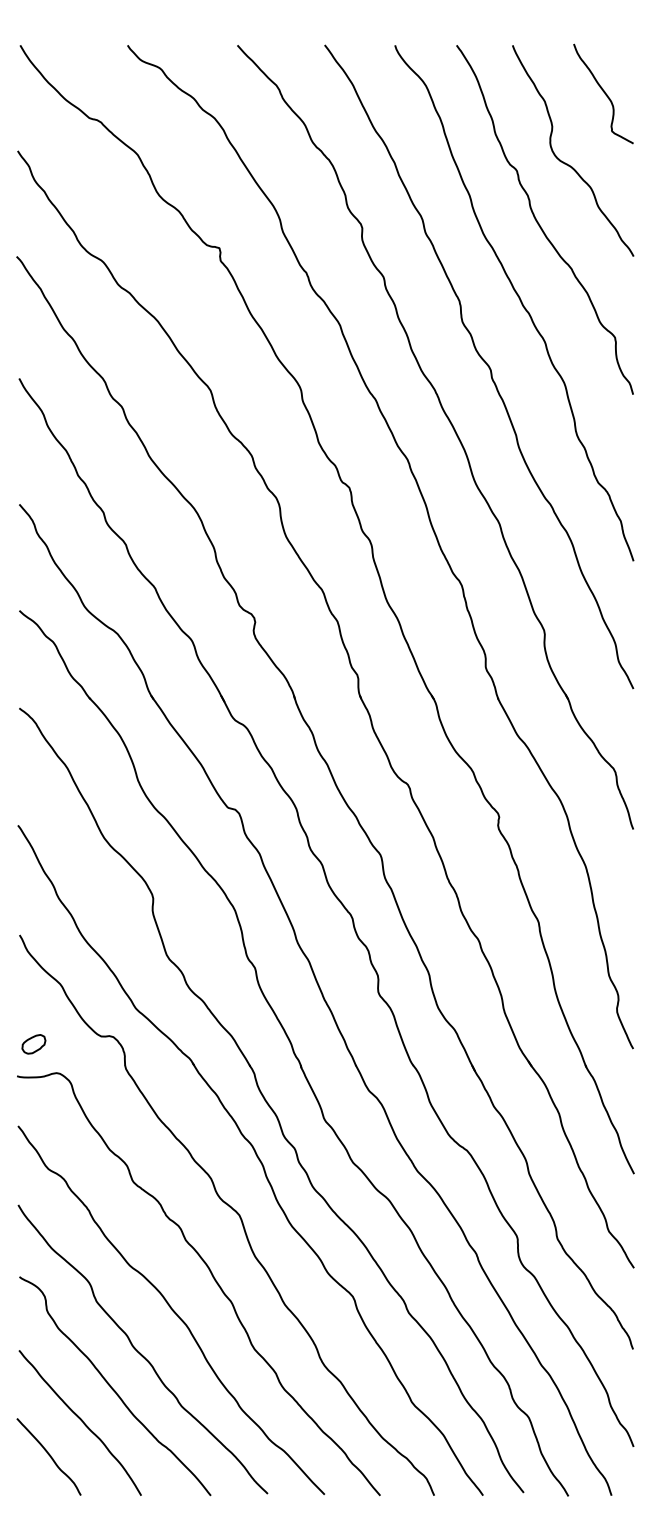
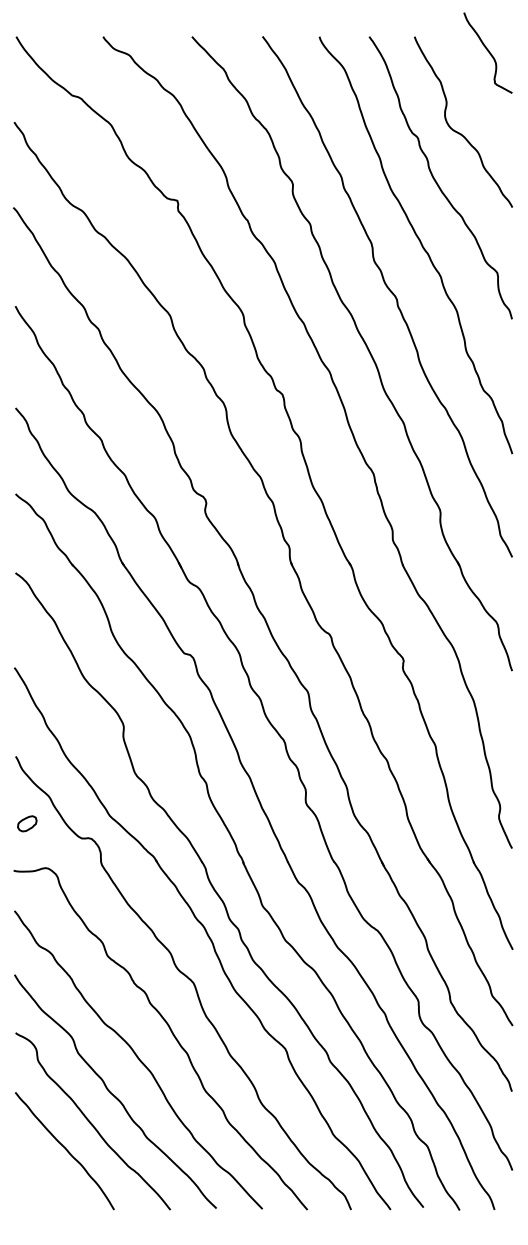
curve: (602, 92) -> (487, 51), moved
part: (34, 1043) -> (27, 823), moved
curve: (48, 1456) -> (39, 1178), removed

